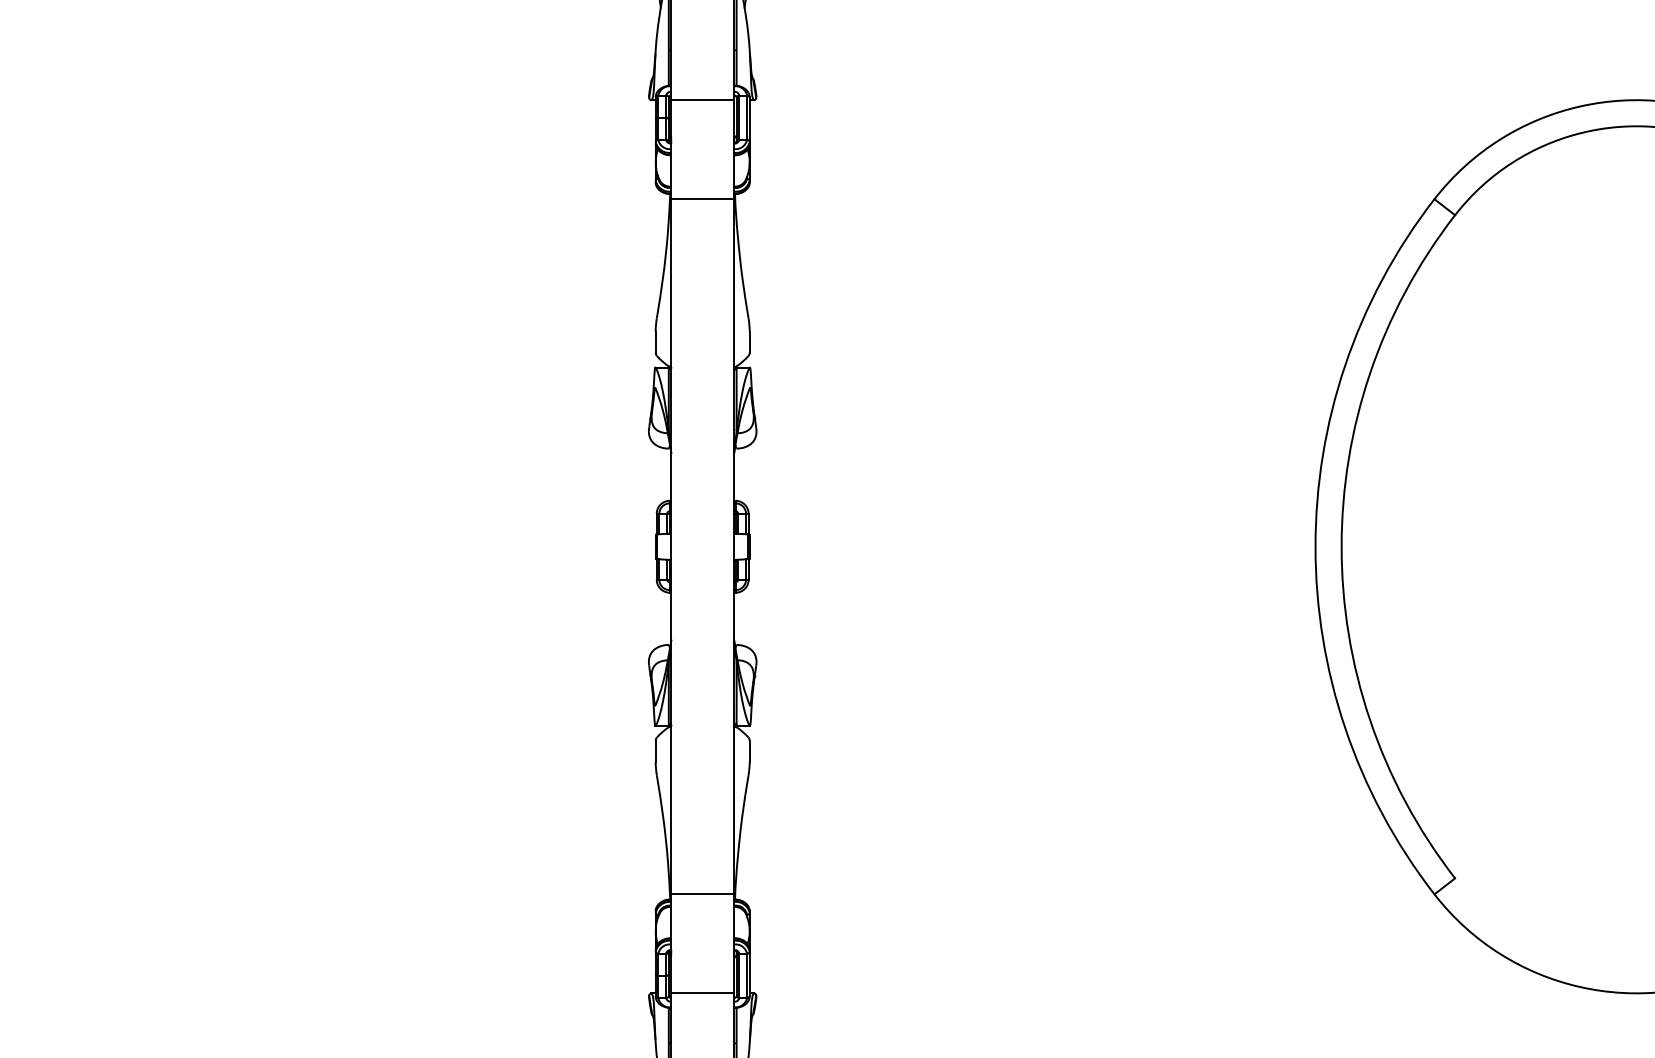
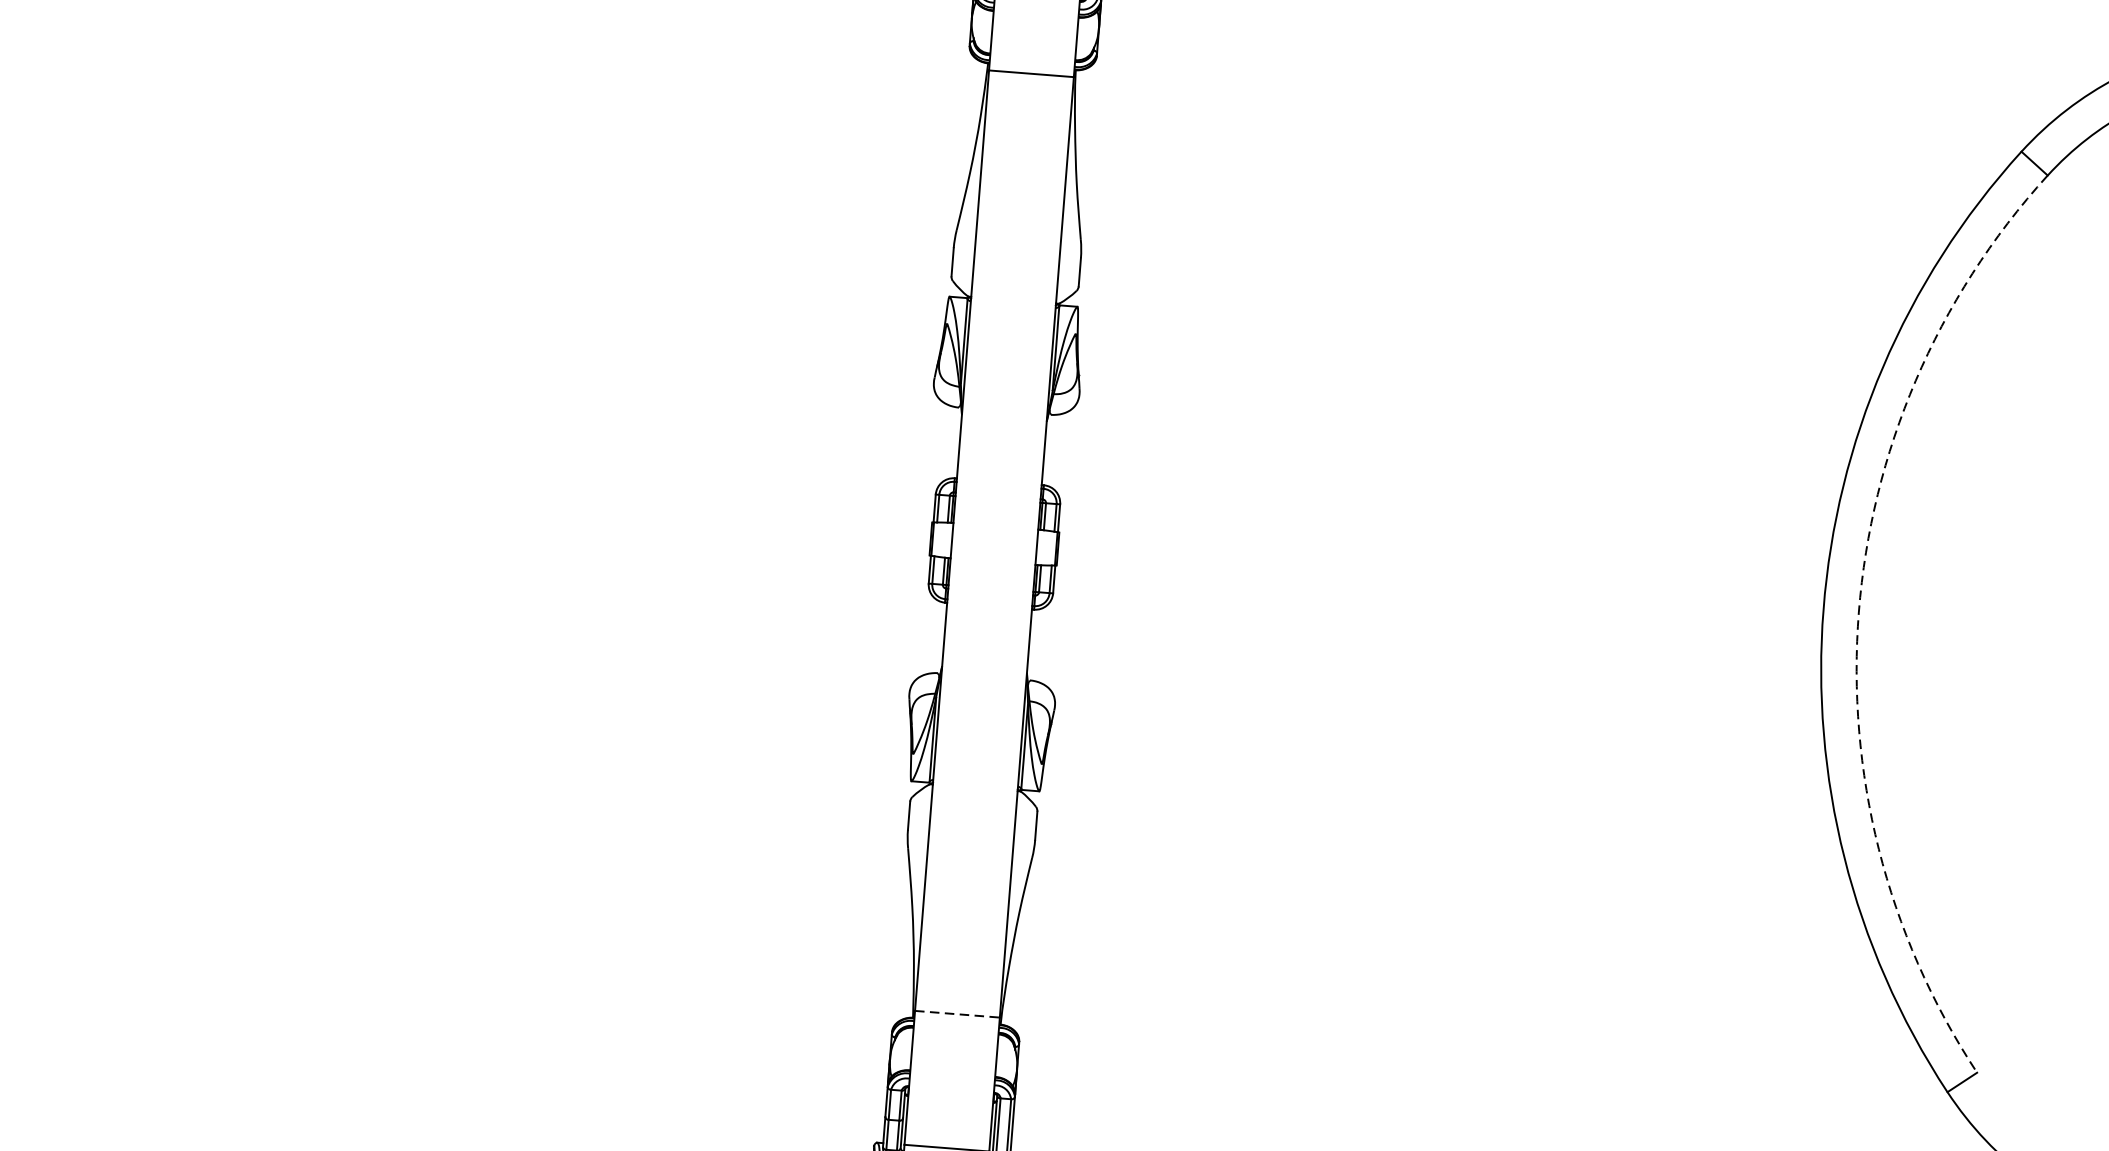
arc: (1341, 546) -> (1858, 611), solid -> dashed
line: (703, 894) -> (958, 1014), solid -> dashed

